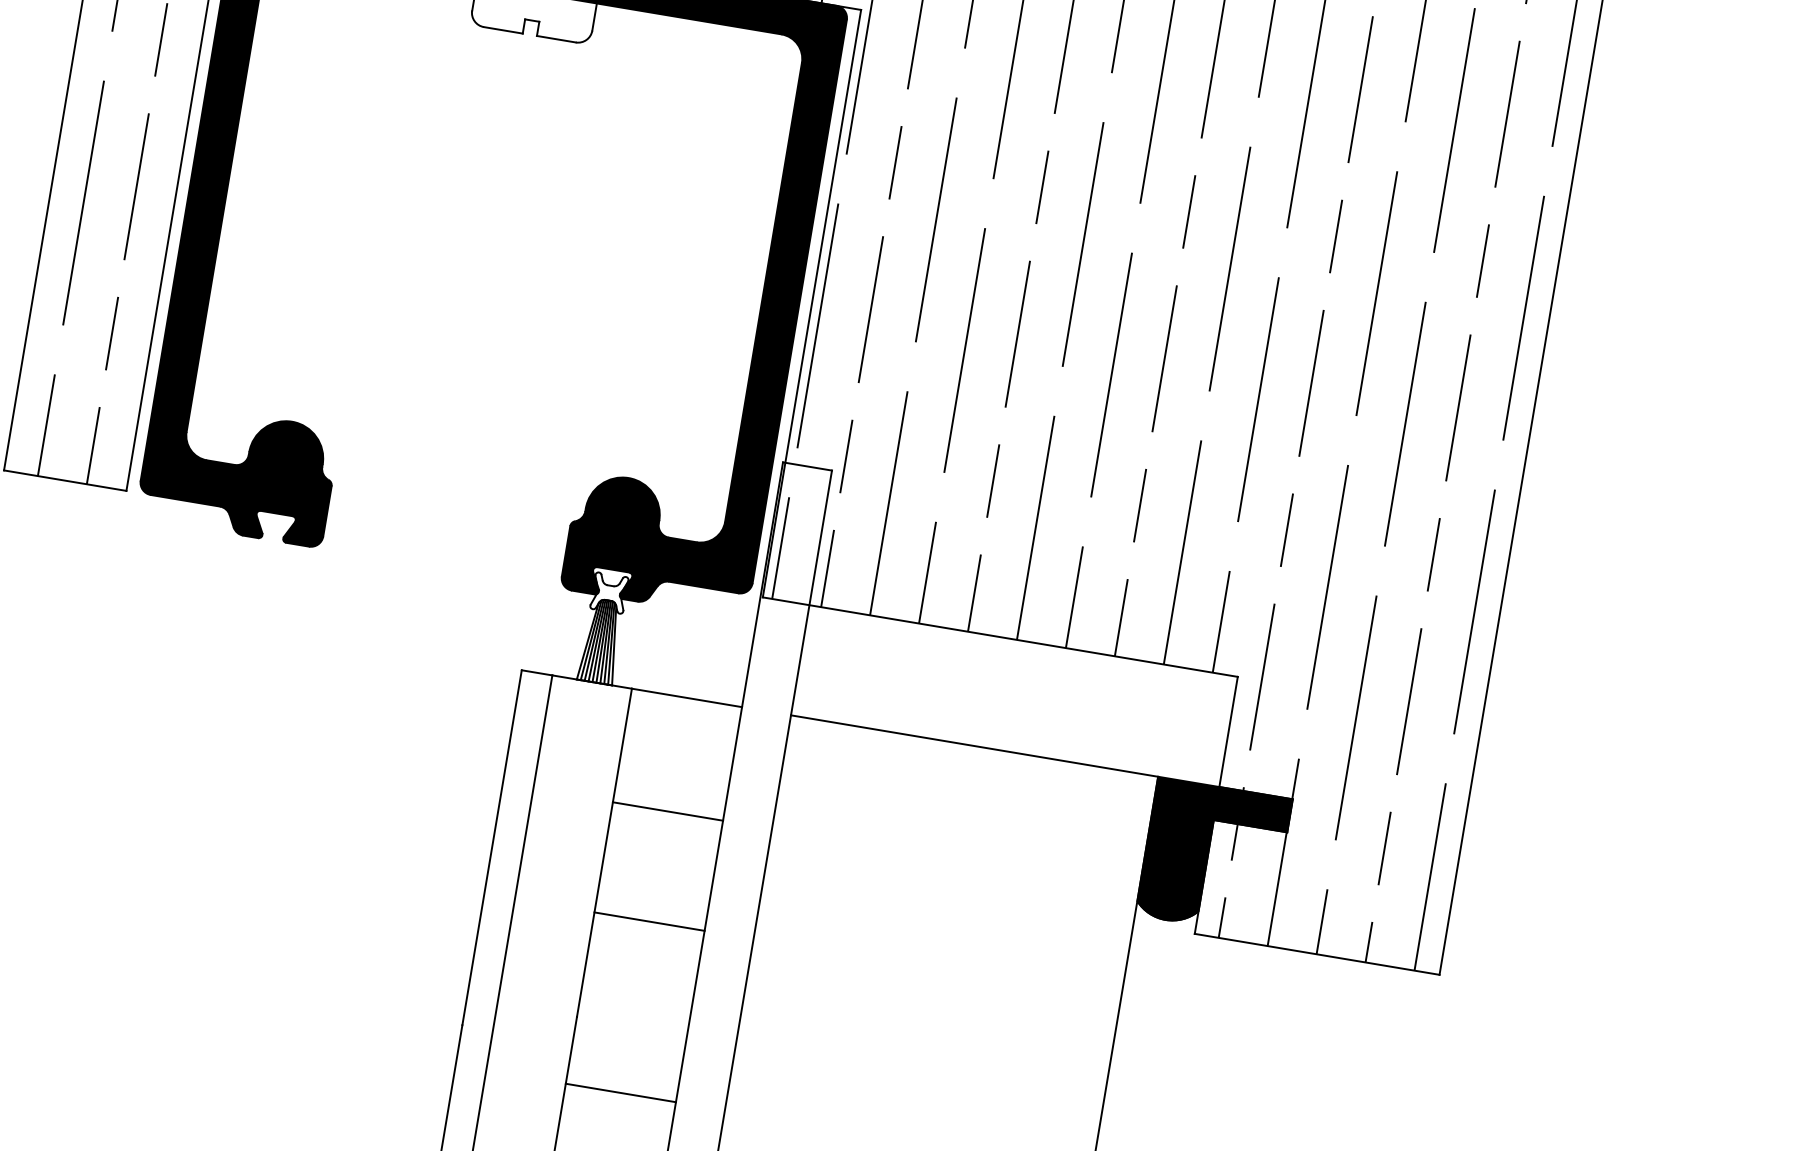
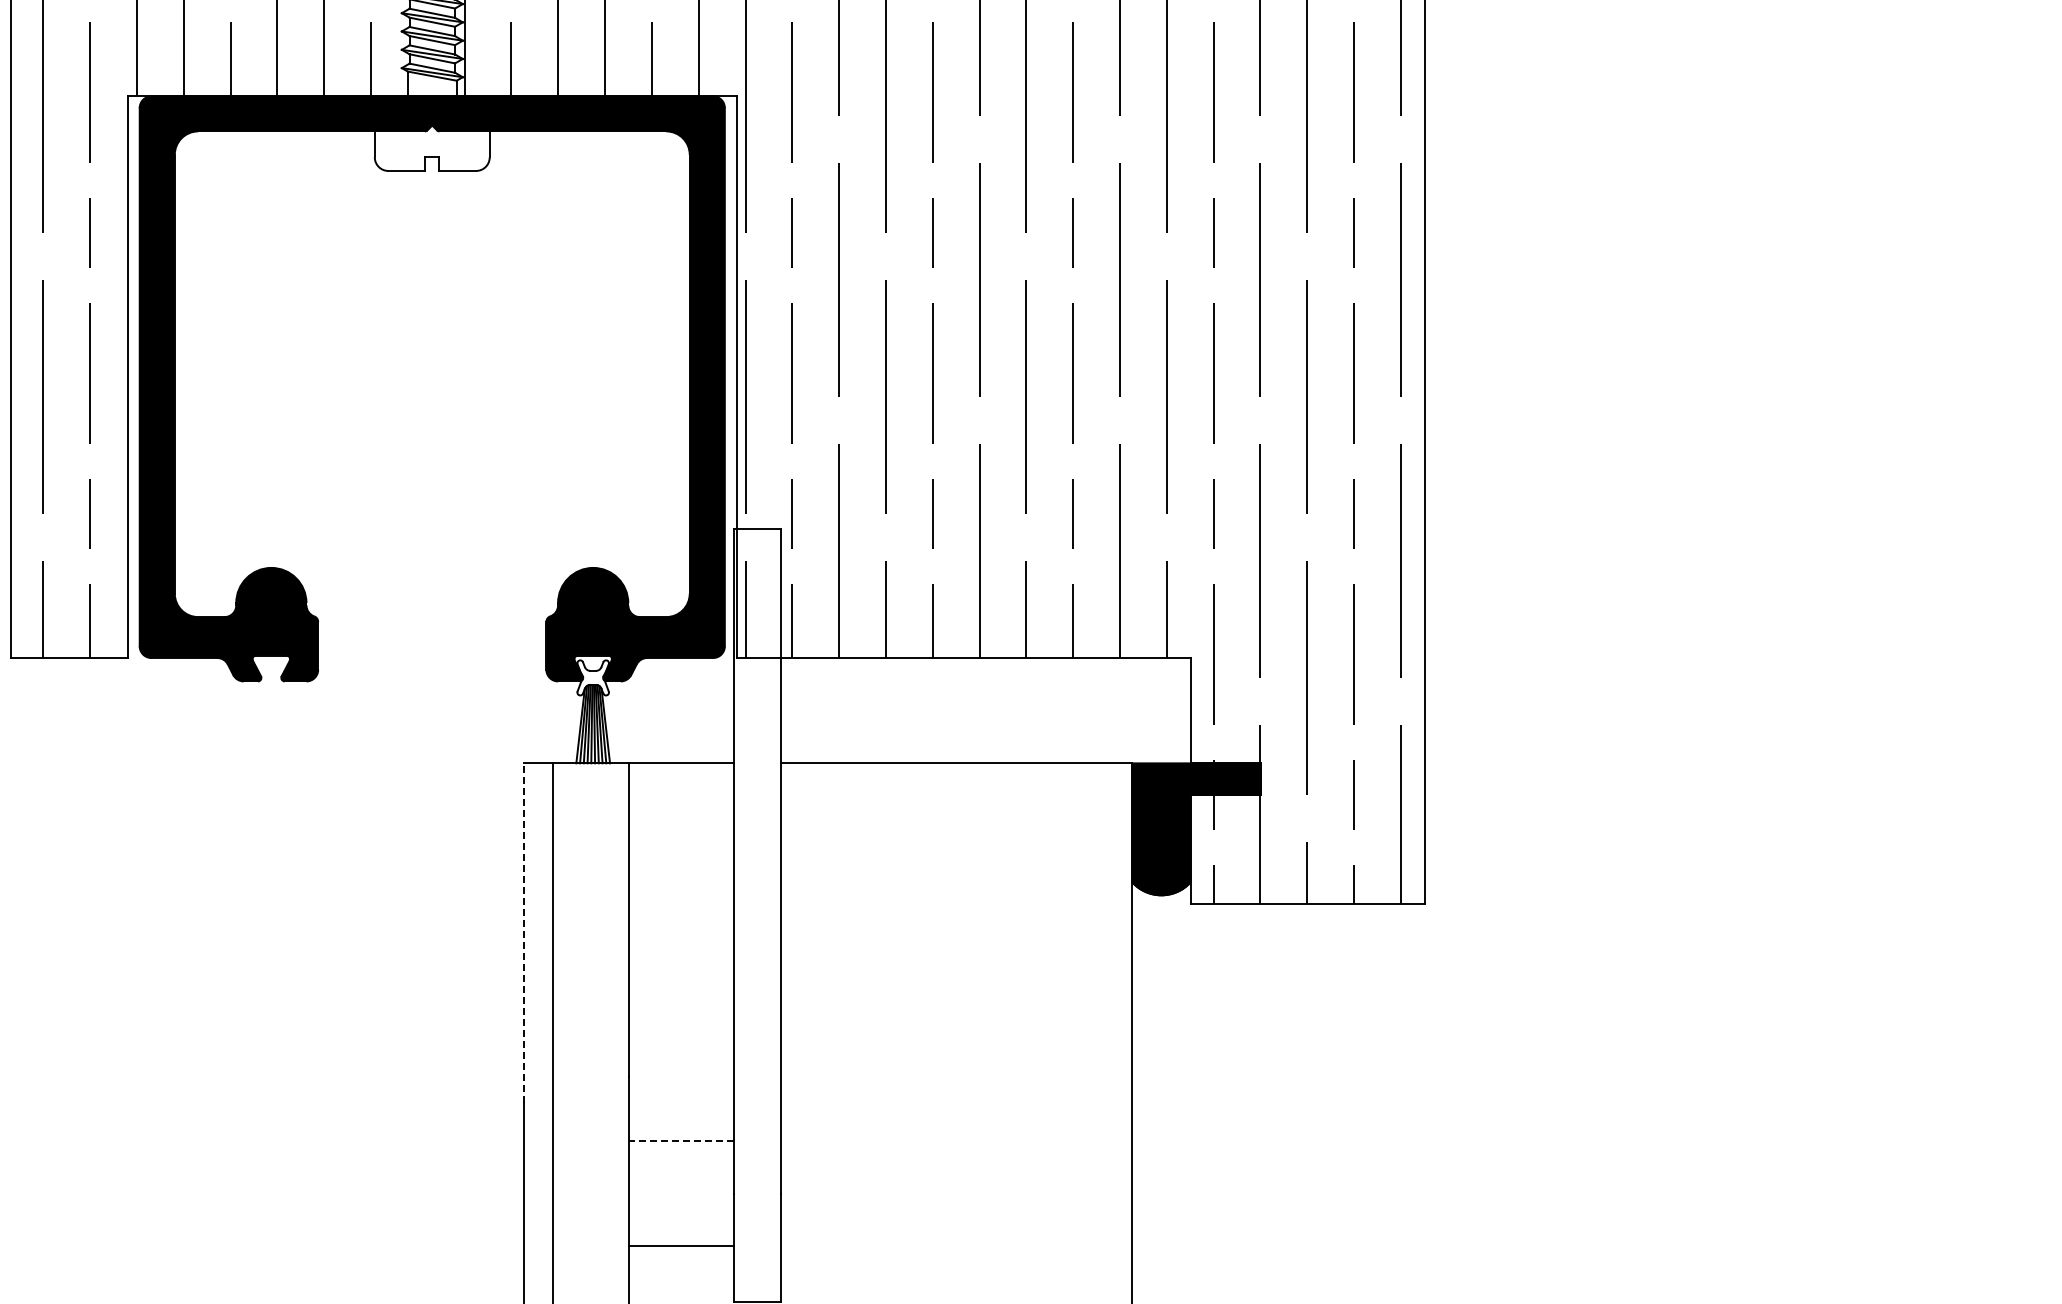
line: (667, 810) -> (681, 871), removed
line: (491, 848) -> (523, 933), solid -> dashed
line: (649, 921) -> (681, 977), removed
line: (620, 1093) -> (681, 1141), solid -> dashed

